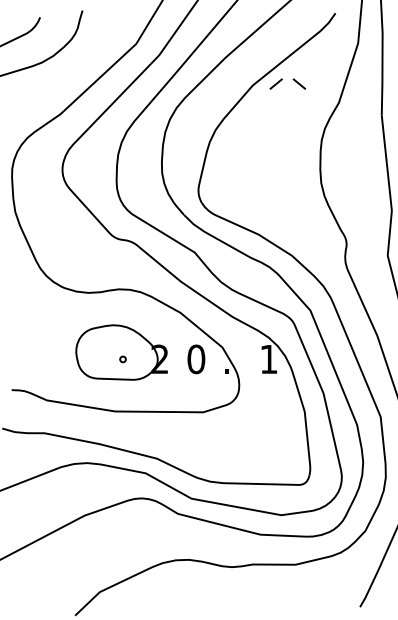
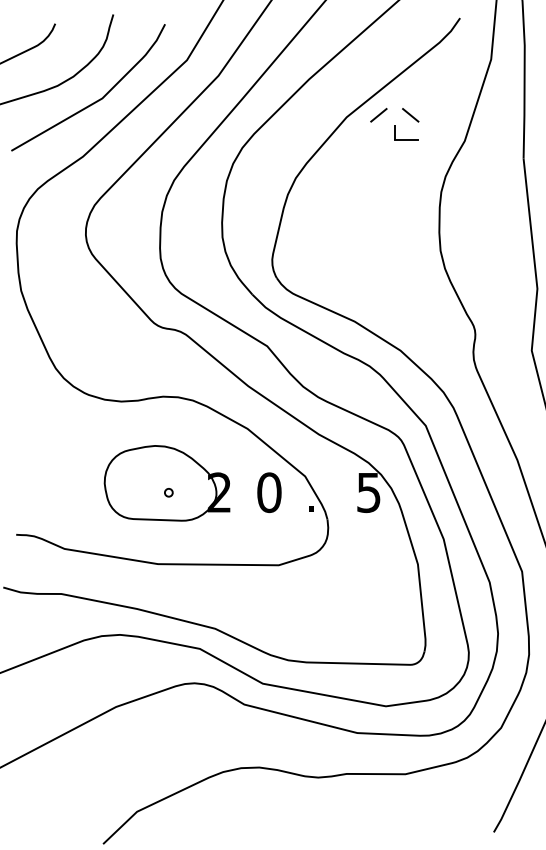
curve: (68, 74) -> (94, 101), added
part: (296, 101) -> (406, 139), added
text: (268, 359) -> (368, 493), 1 -> 5

